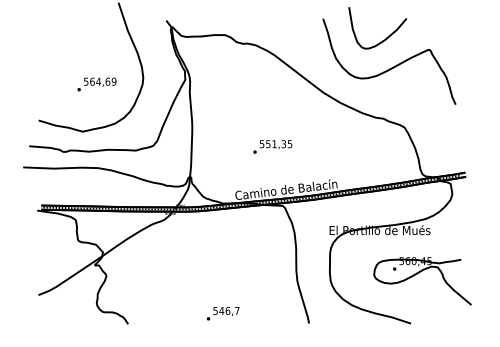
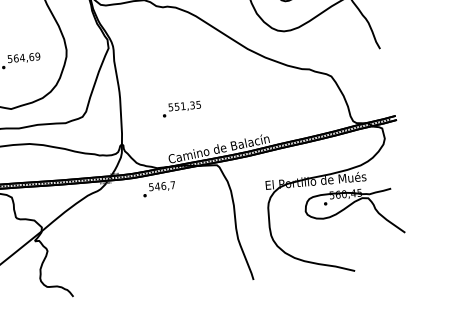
text: (272, 146) -> (181, 108), moved
part: (419, 273) -> (350, 206), moved
text: (222, 313) -> (158, 189), moved

